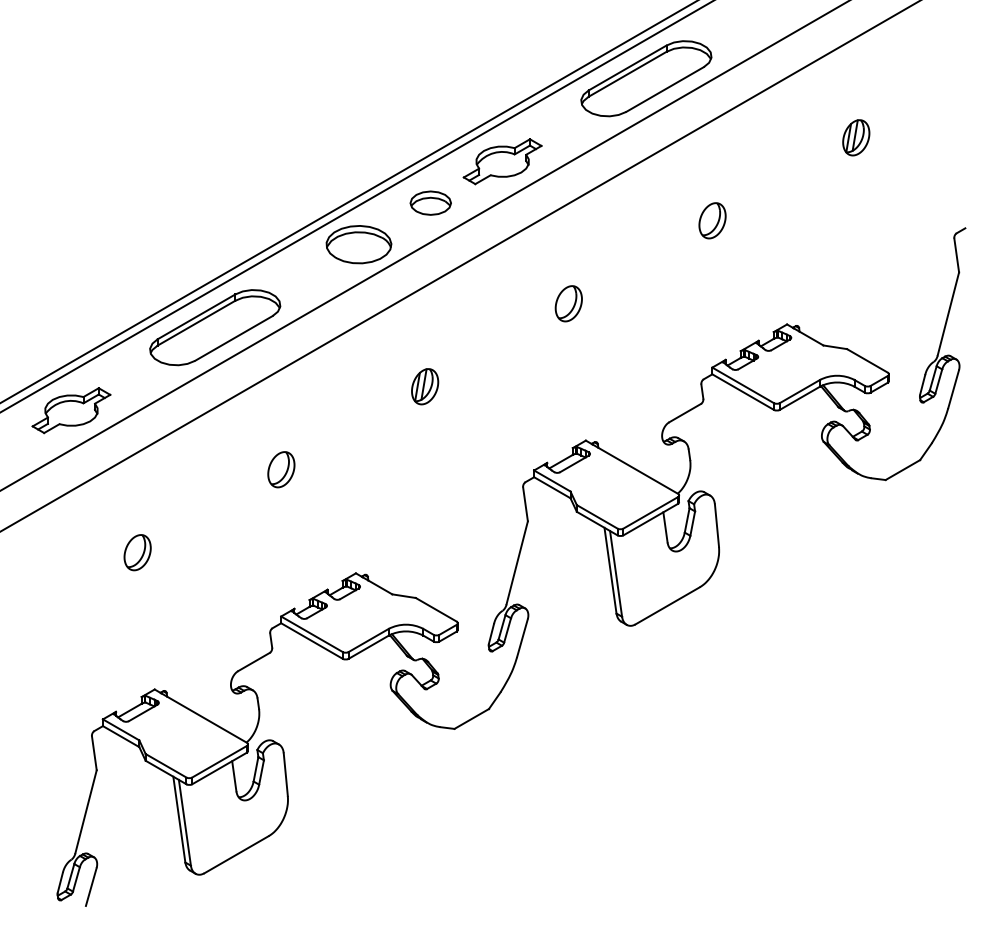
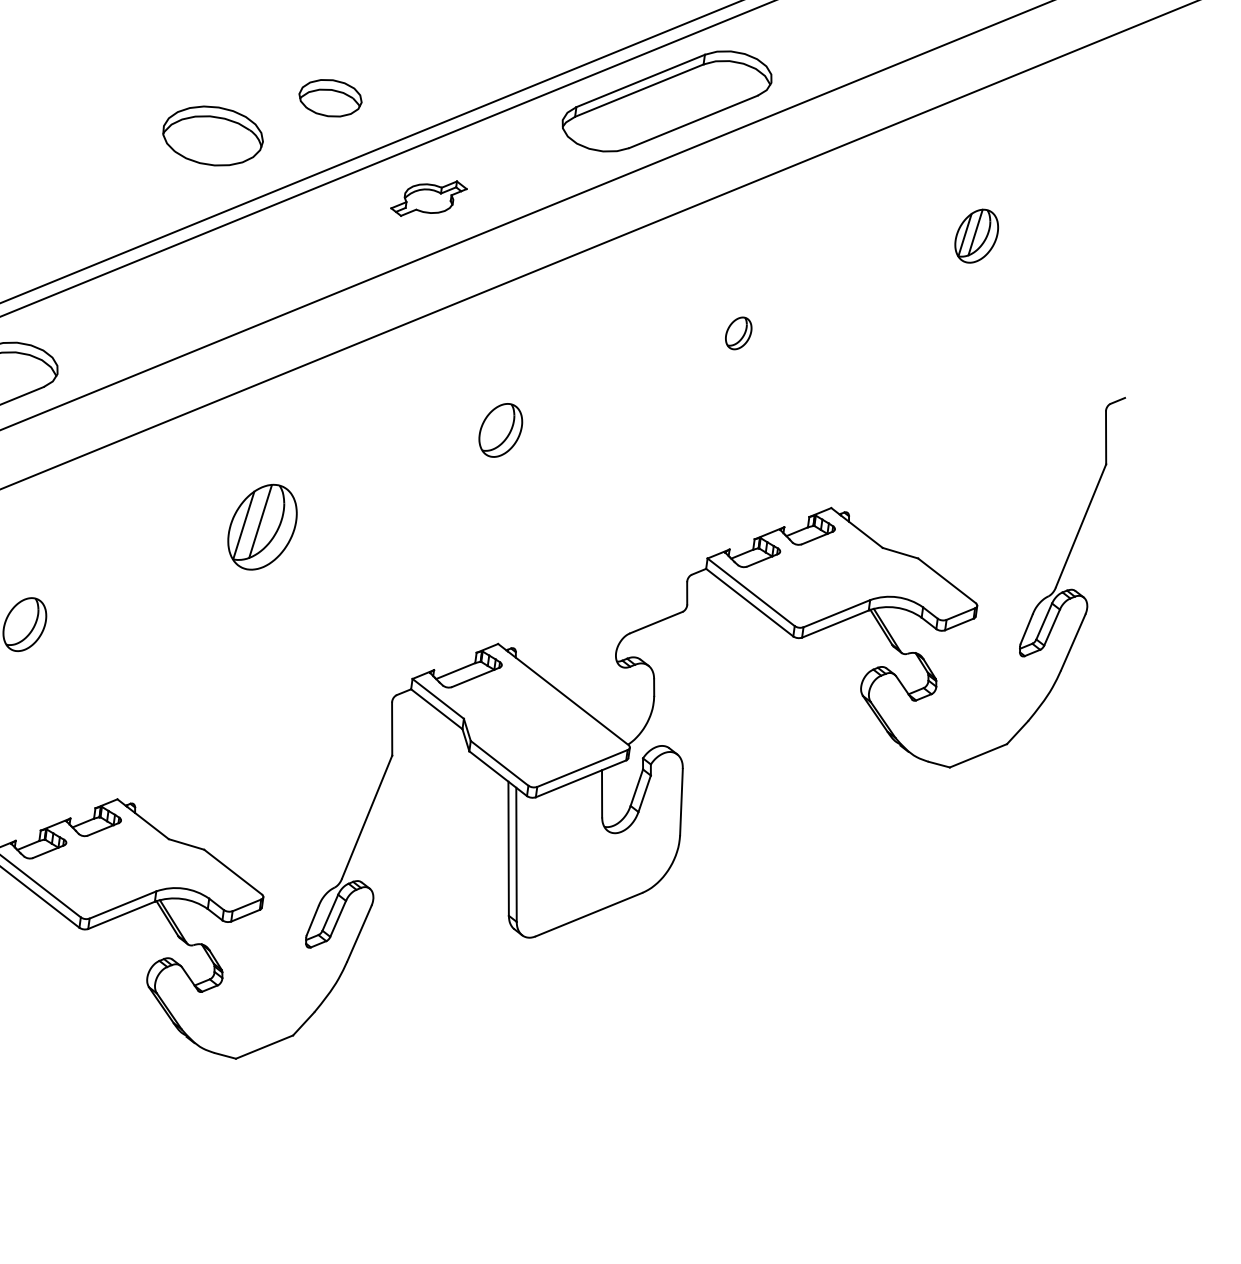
part: (502, 161) -> (428, 198), size x0.6
part: (430, 202) -> (330, 97), moved
part: (712, 220) -> (738, 332), size x0.6
part: (358, 244) -> (212, 135), moved
part: (425, 386) -> (263, 527), size x1.6

